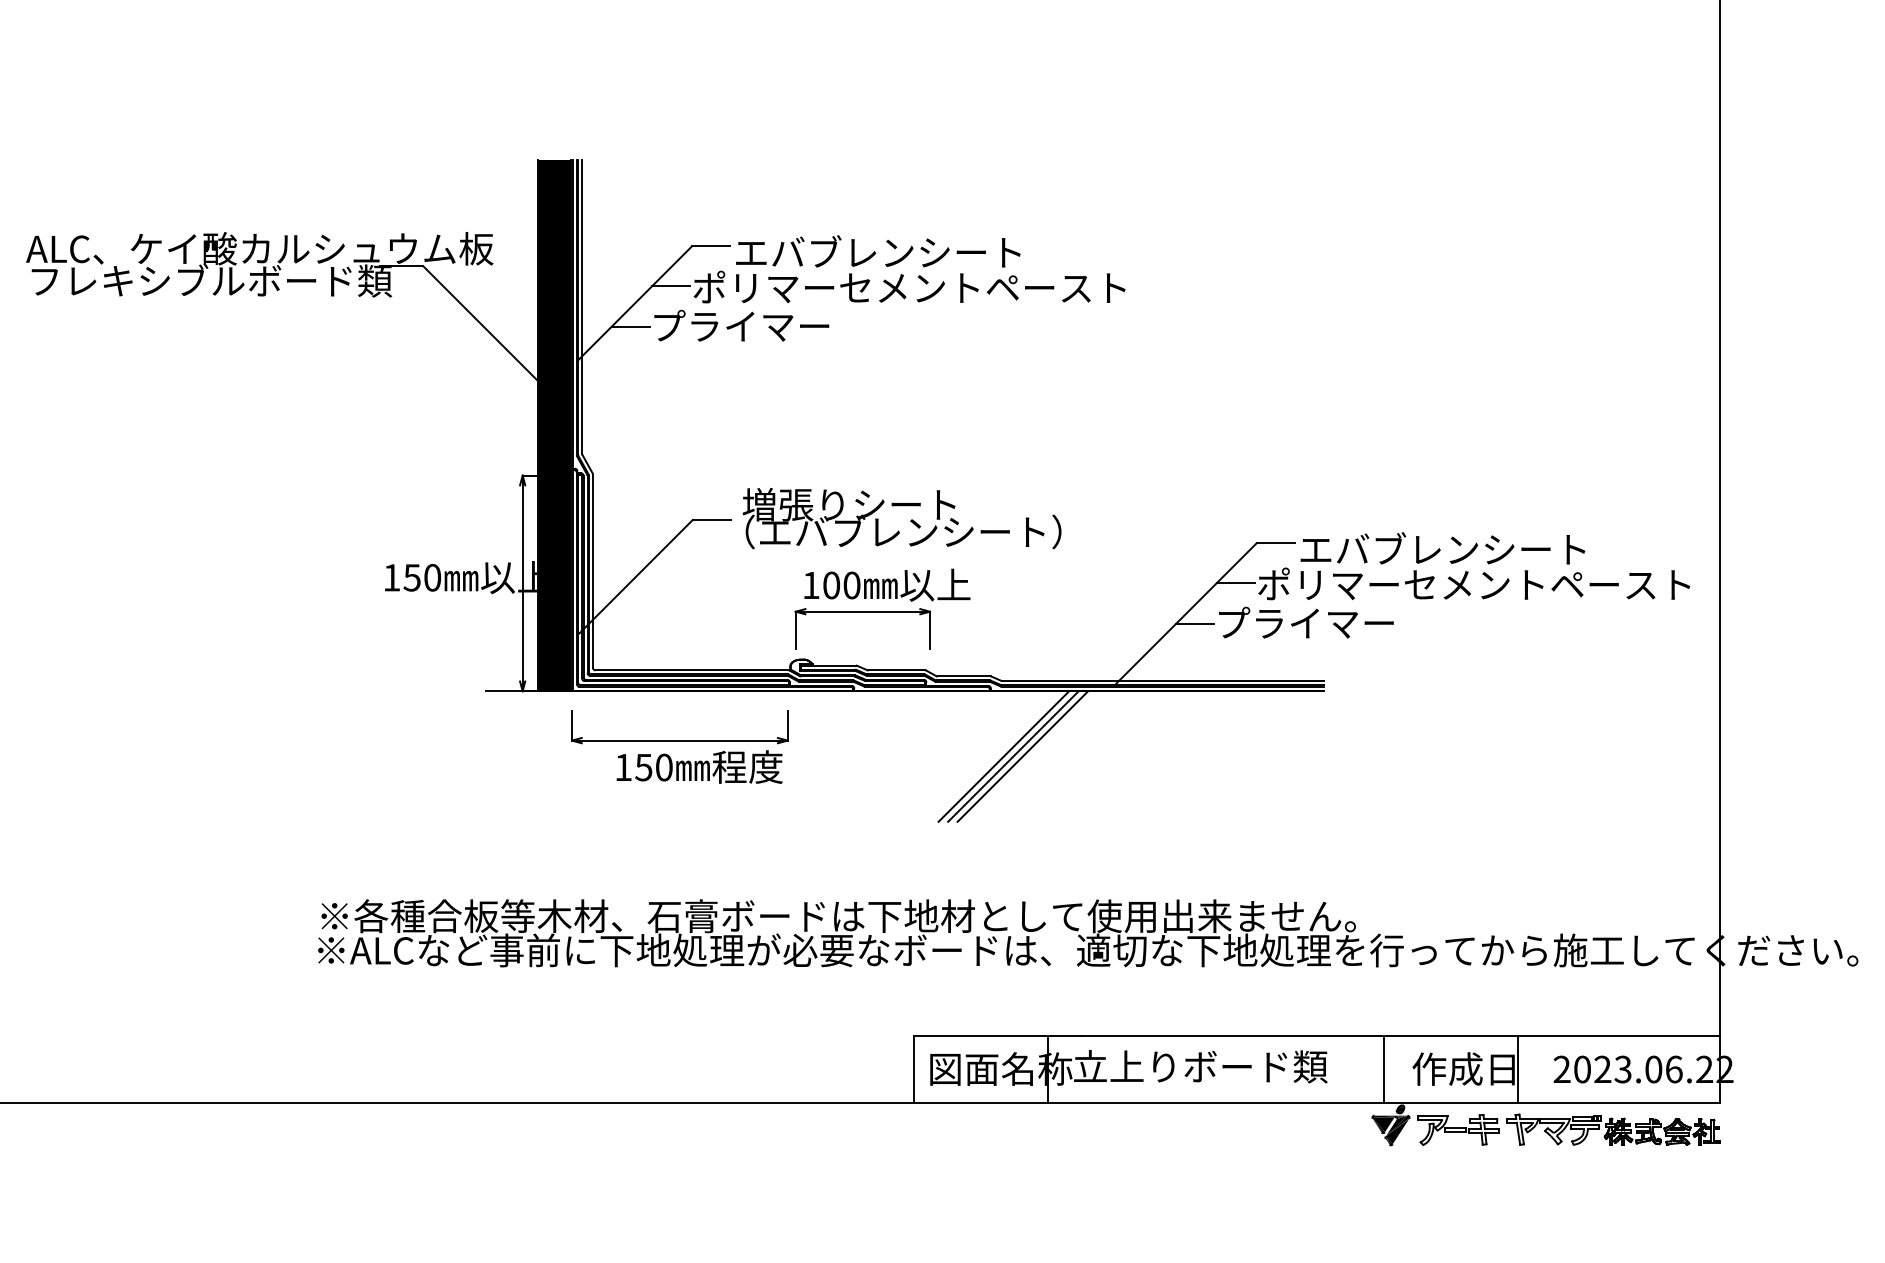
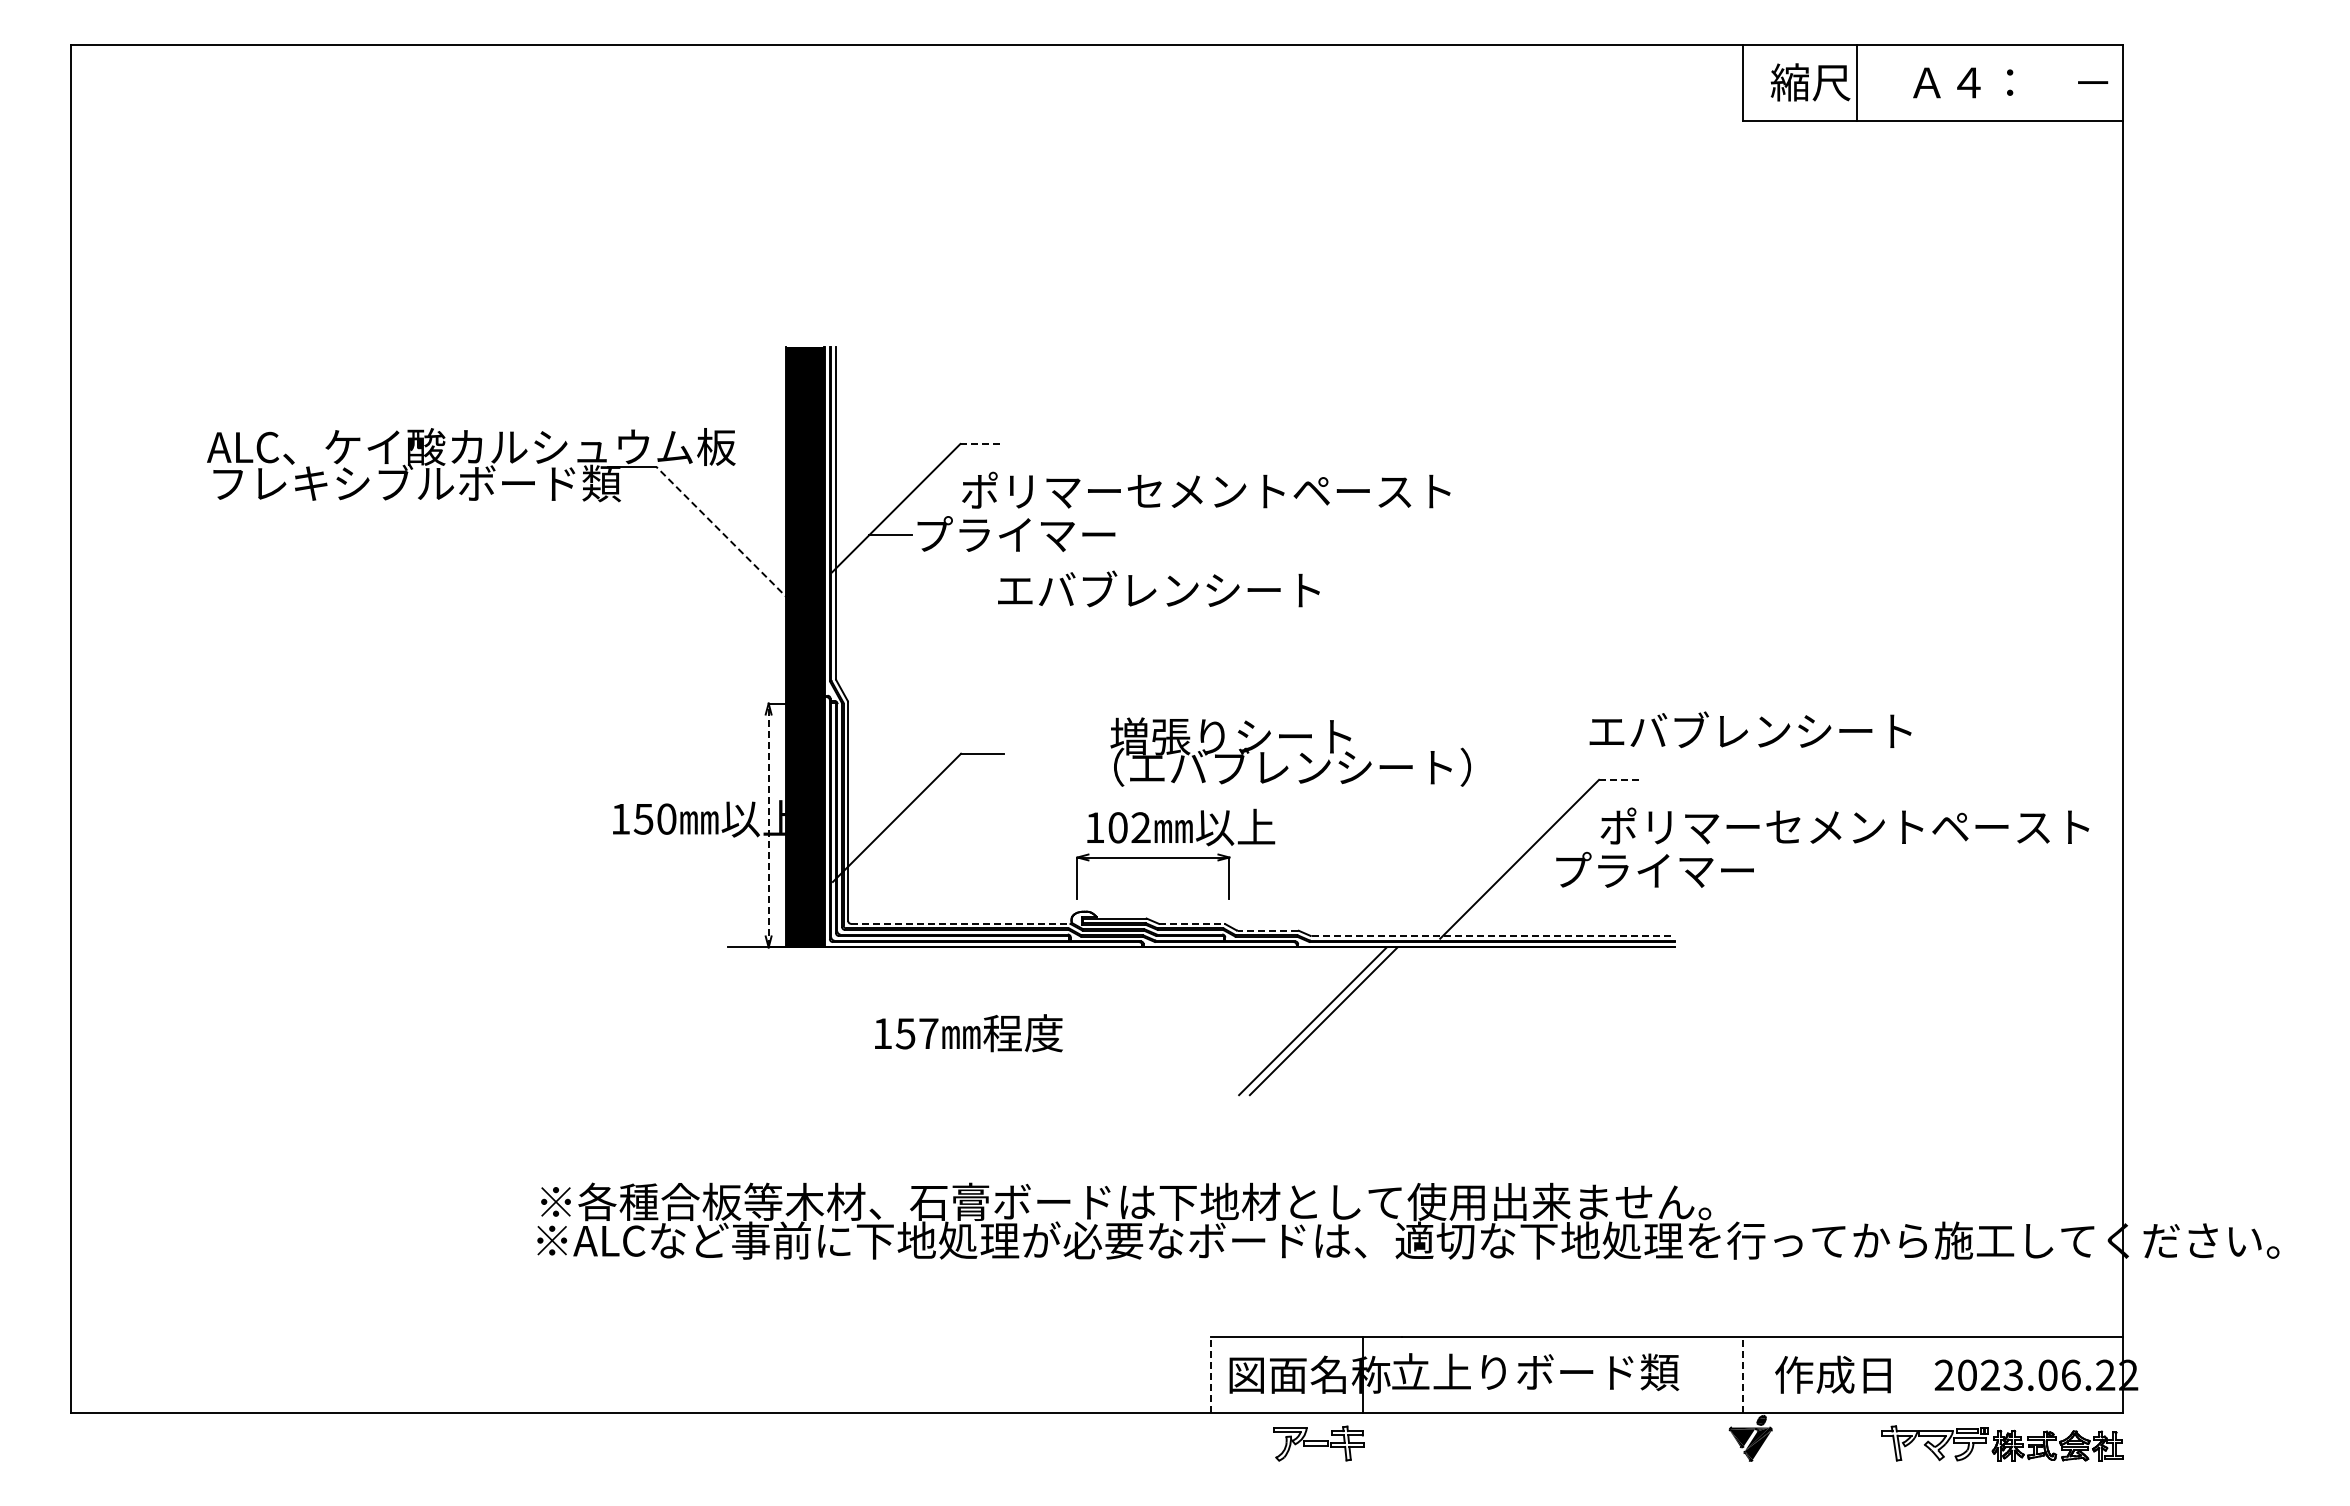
line: (710, 246) -> (981, 444), solid -> dashed
text: (877, 251) -> (1158, 588), moved
line: (670, 286) -> (935, 489), removed
line: (482, 325) -> (723, 533), solid -> dashed
text: (901, 518) -> (1290, 751), moved
line: (1275, 542) -> (1620, 779), solid -> dashed
text: (1442, 548) -> (1750, 729), moved
line: (522, 583) -> (768, 825), solid -> dashed
line: (1235, 583) -> (1574, 825), removed
text: (851, 585) -> (1140, 827), 100 -> 102
line: (1194, 624) -> (1528, 871), removed
line: (692, 670) -> (960, 923), solid -> dashed
line: (896, 670) -> (1191, 923), solid -> dashed
line: (963, 676) -> (1267, 930), solid -> dashed
line: (1163, 681) -> (1493, 936), solid -> dashed
part: (679, 739) -> (946, 1002), removed
line: (1022, 756) -> (1334, 1021), removed
text: (663, 767) -> (928, 1033), 150 -> 157
line: (913, 1068) -> (1210, 1374), solid -> dashed
line: (1383, 1068) -> (1742, 1374), solid -> dashed
line: (1518, 1069) -> (1895, 1375), removed
part: (1457, 1129) -> (1318, 1443), moved

